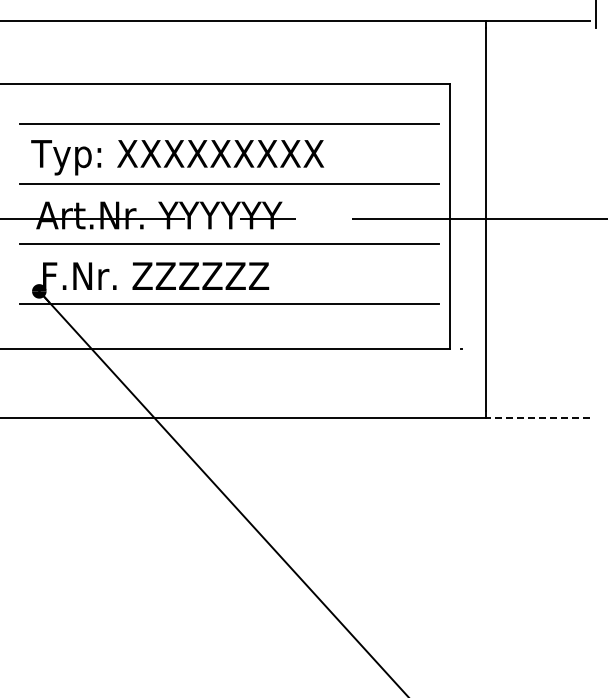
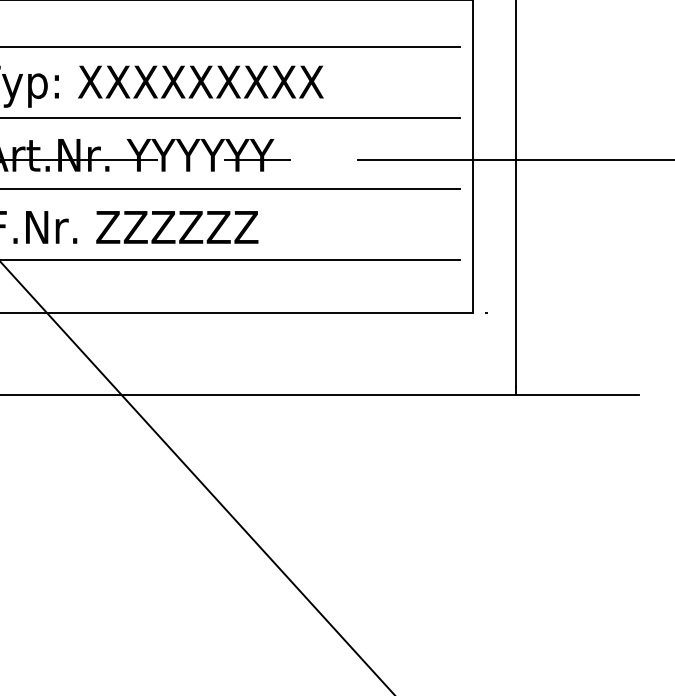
line: (537, 417) -> (577, 395), dashed -> solid

